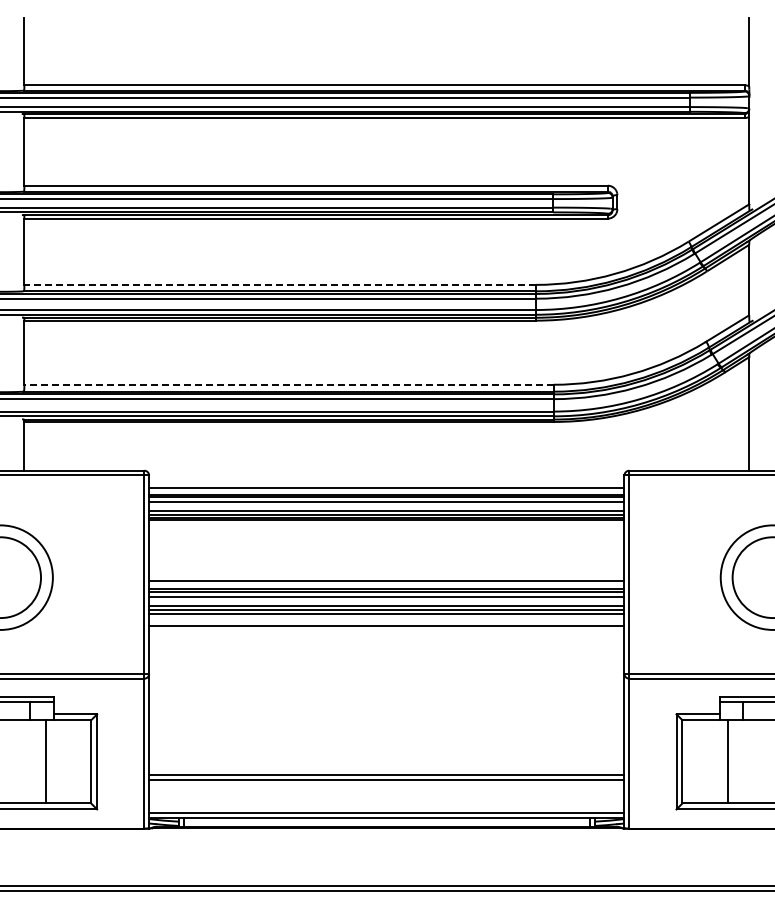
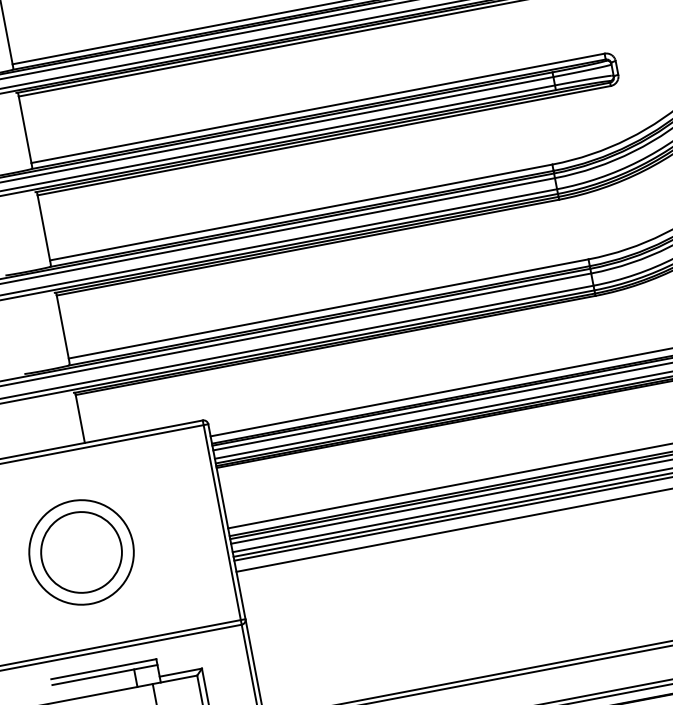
line: (280, 284) -> (301, 212), dashed -> solid
line: (288, 384) -> (328, 308), dashed -> solid

